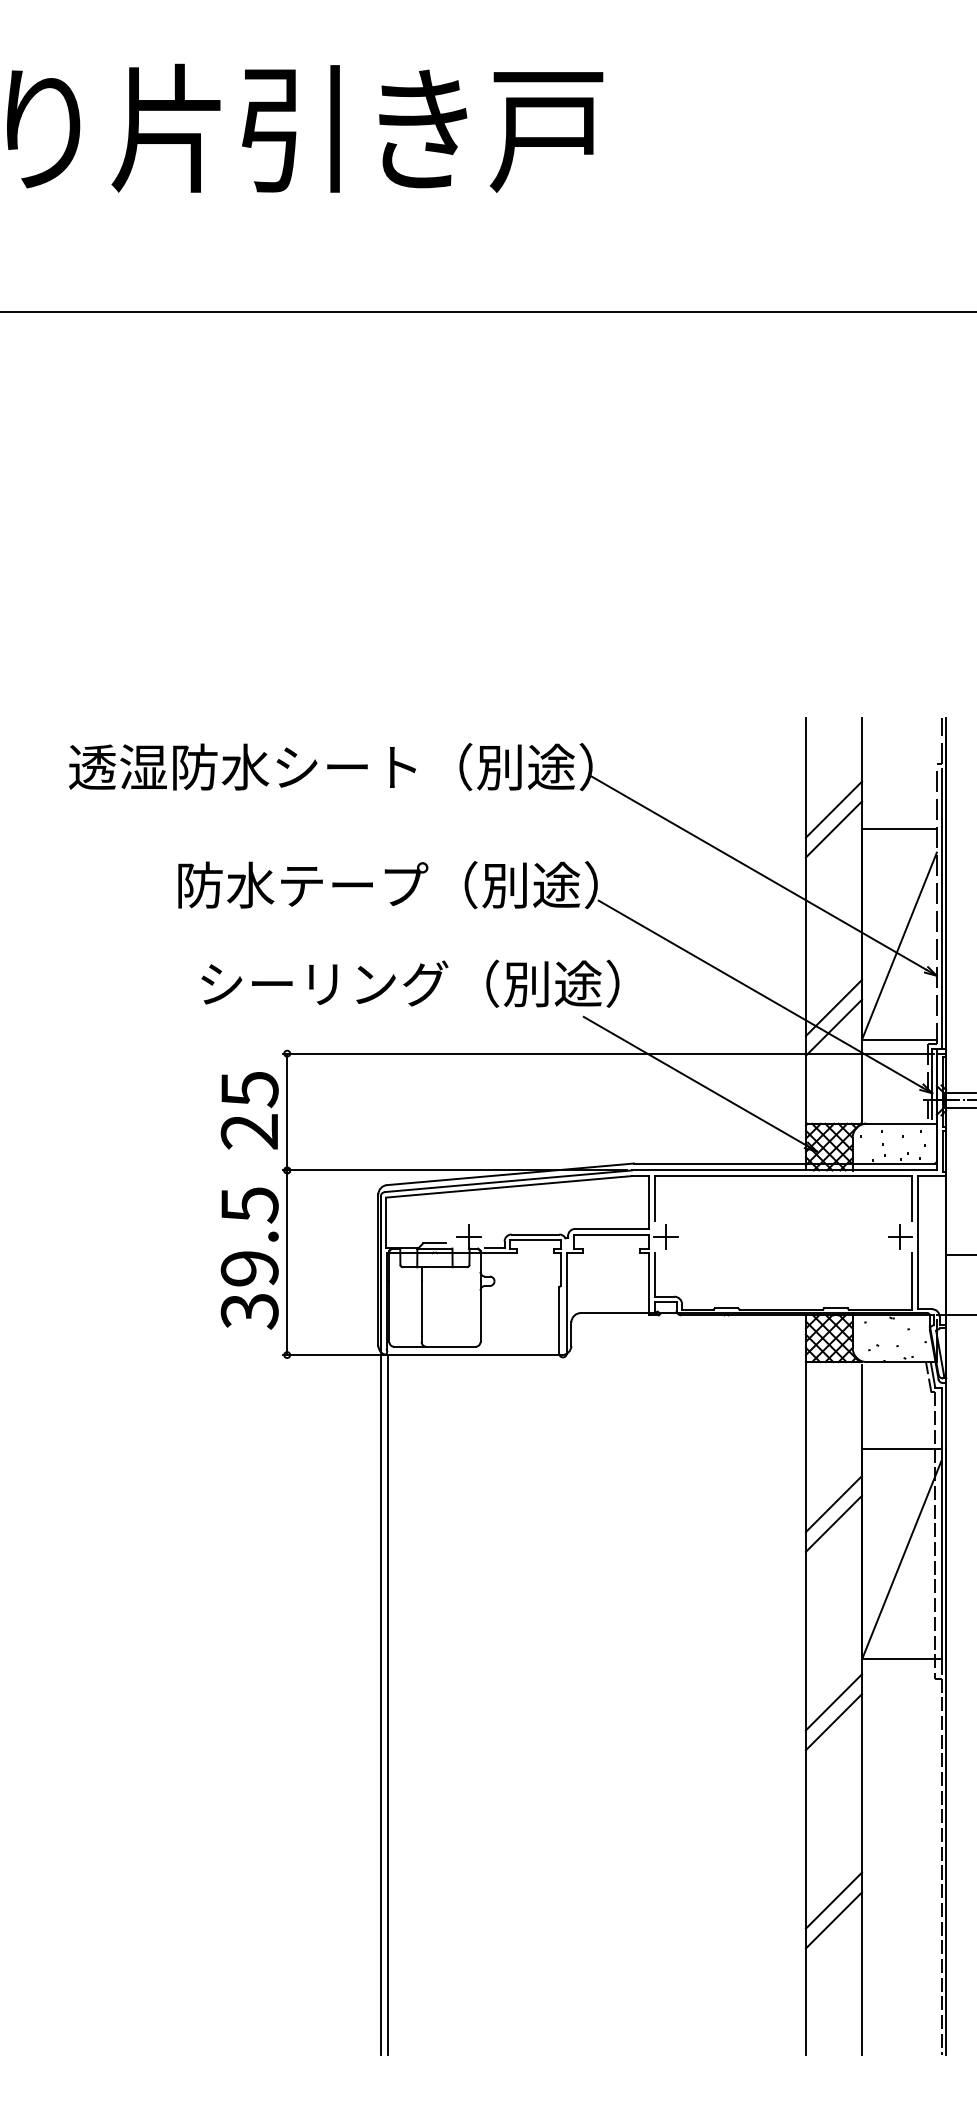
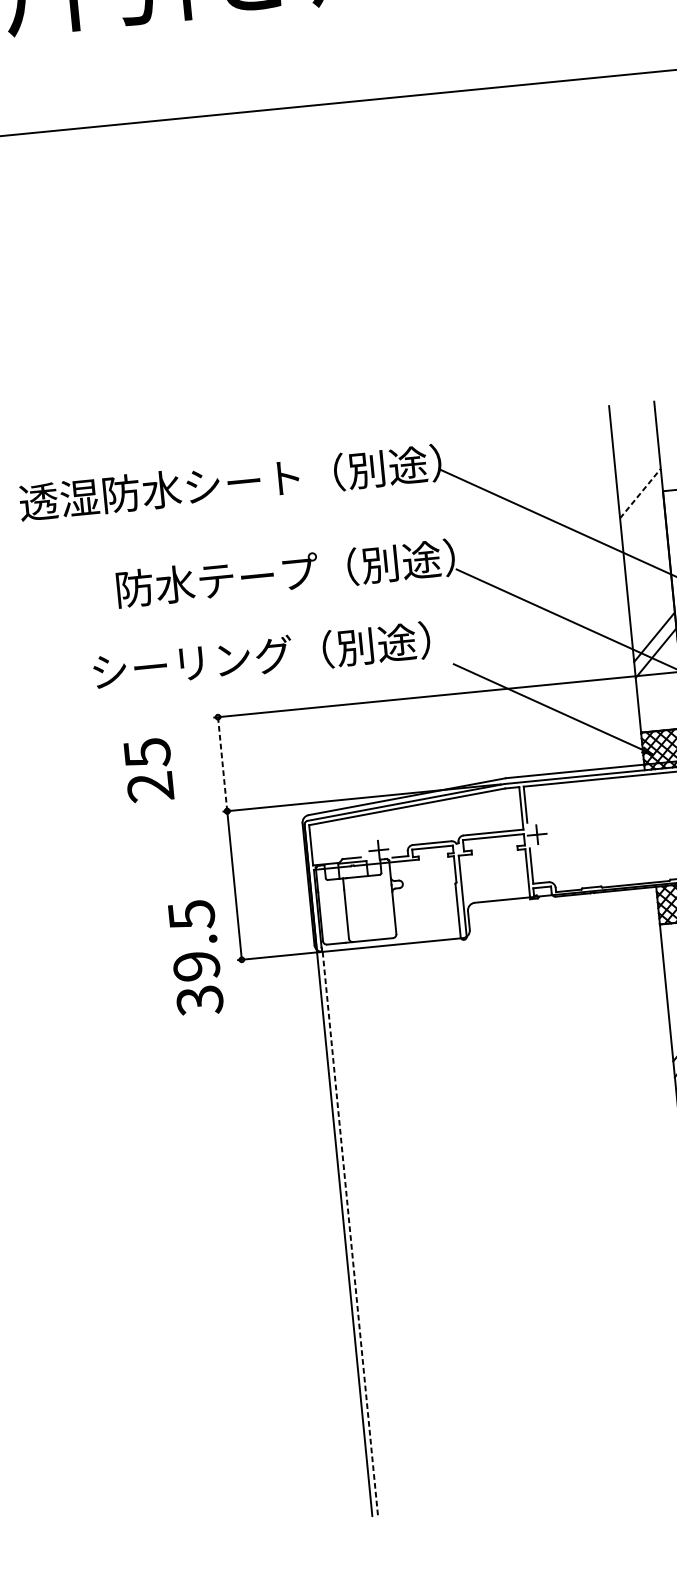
line: (833, 809) -> (638, 477), removed
line: (834, 829) -> (640, 493), solid -> dashed
text: (410, 983) -> (261, 655), moved
text: (249, 1110) -> (148, 770), moved
line: (287, 1112) -> (222, 764), solid -> dashed
text: (249, 1258) -> (195, 958), moved
line: (387, 1705) -> (350, 1233), solid -> dashed

